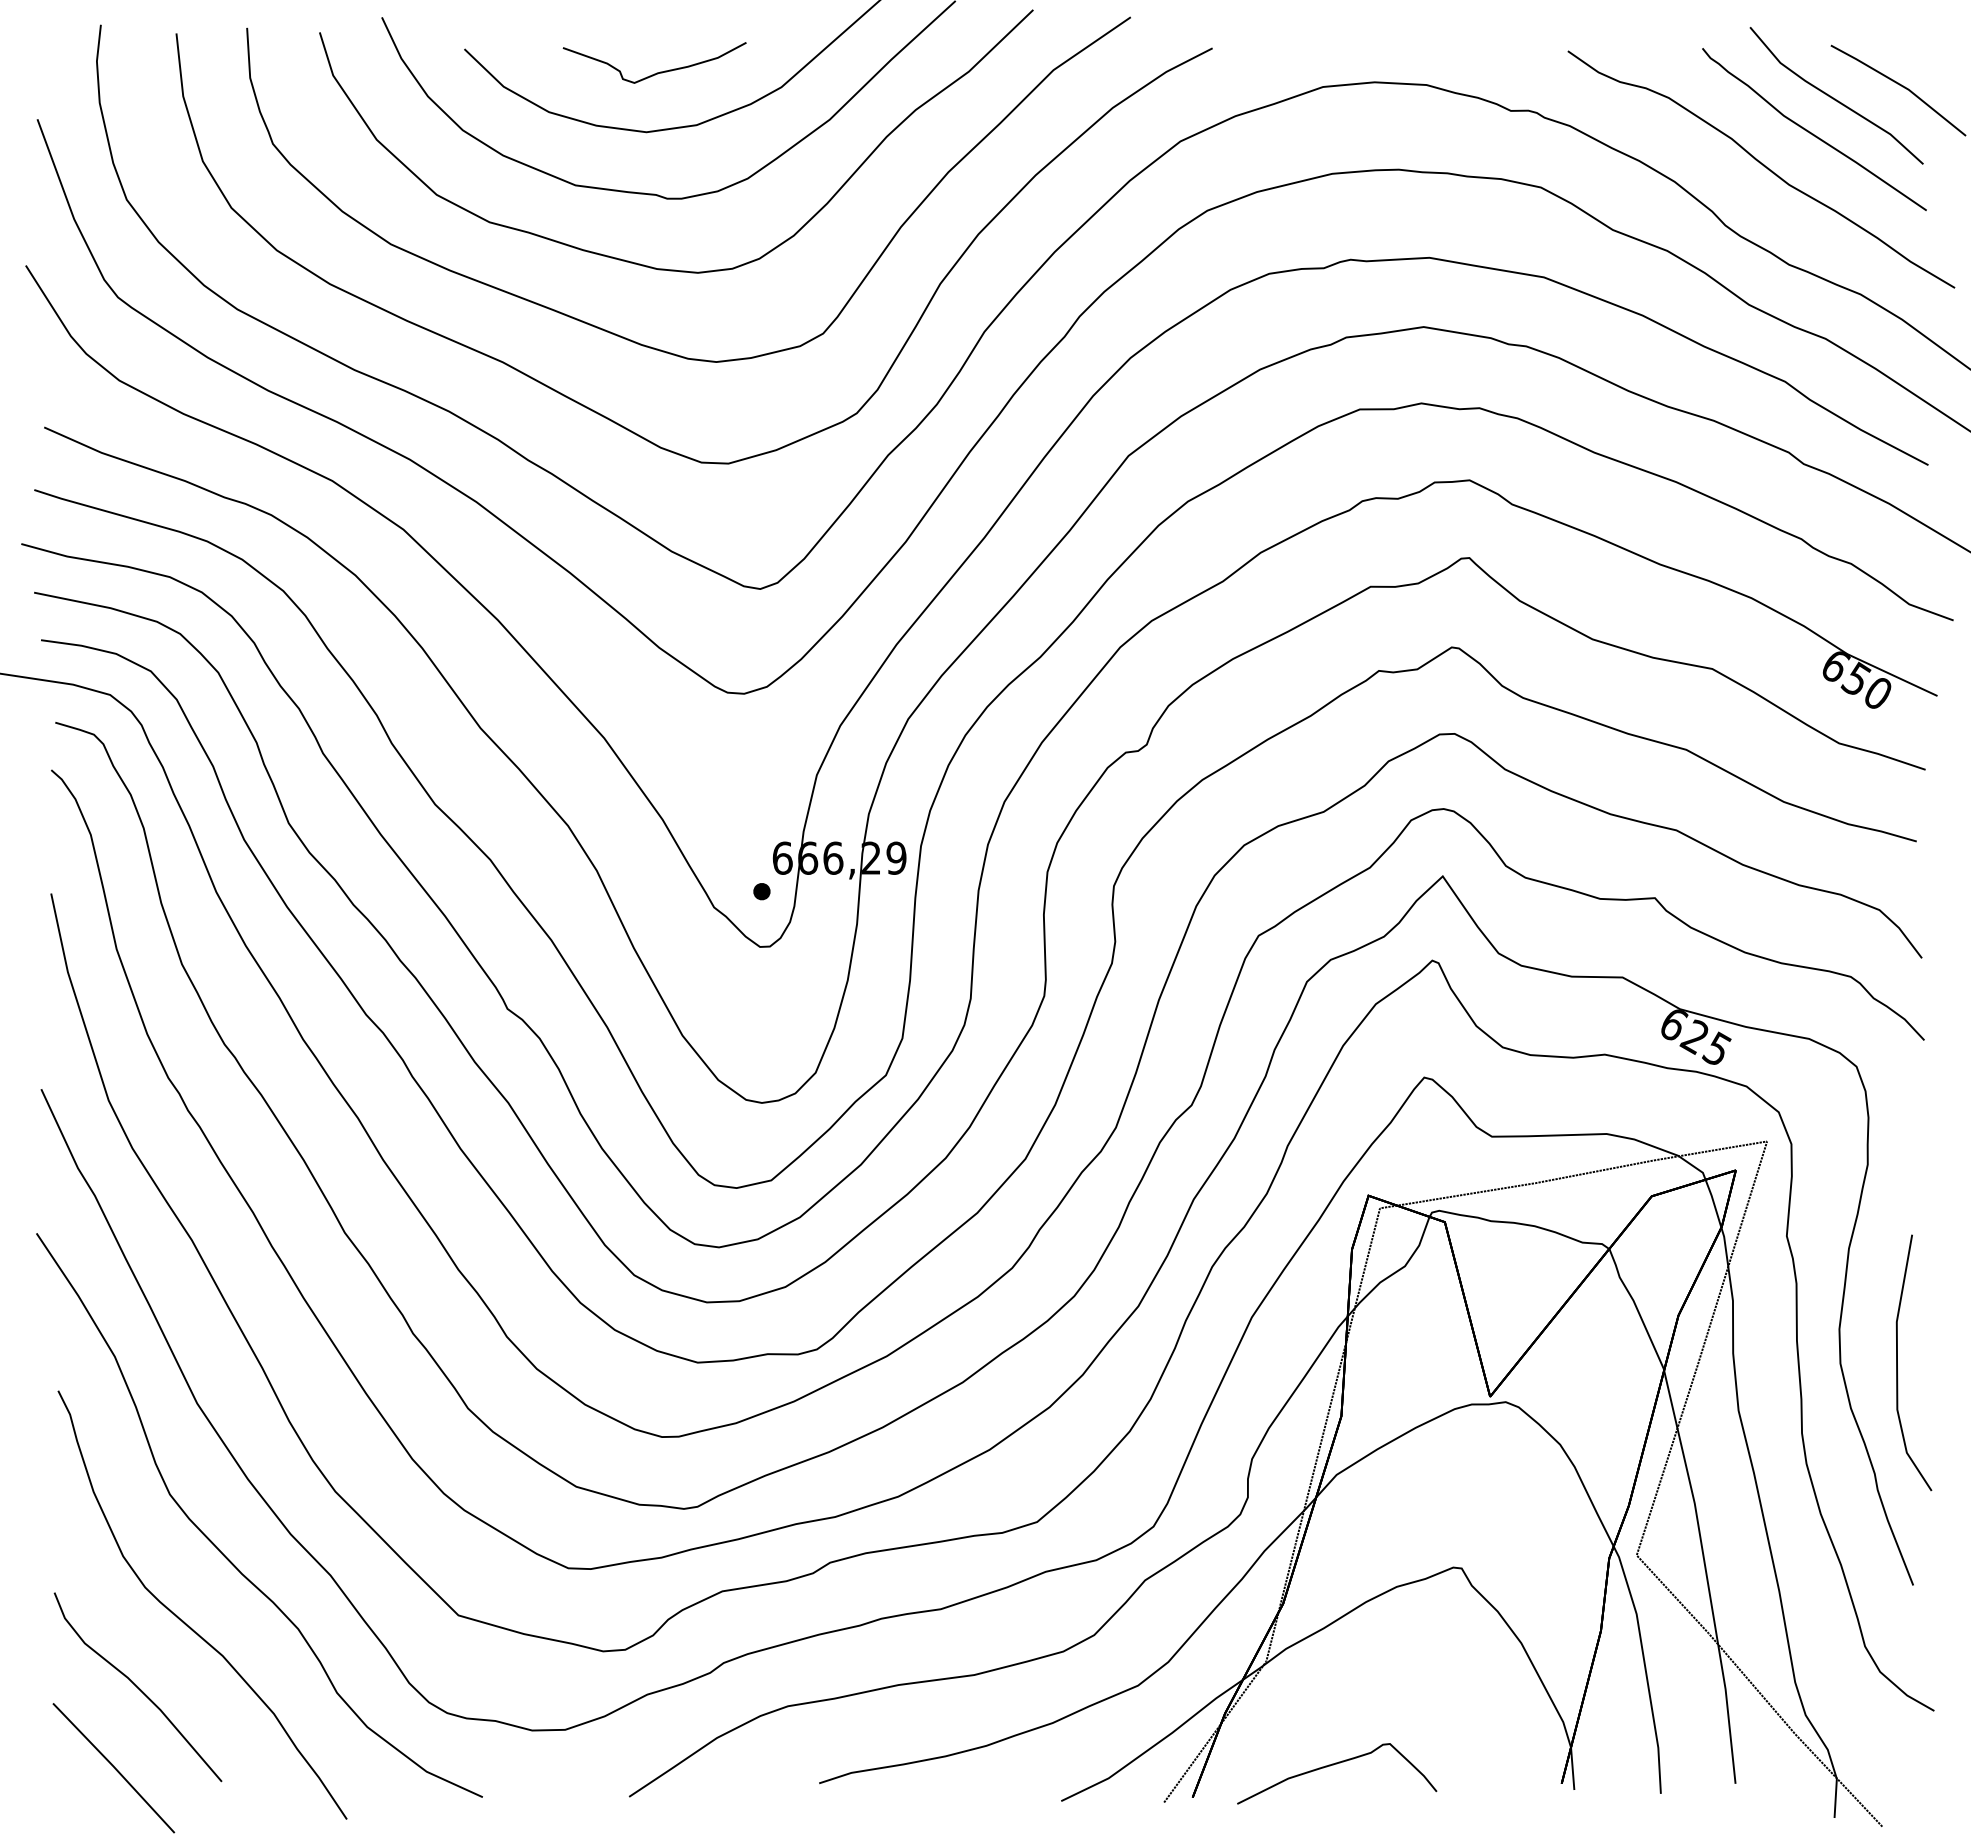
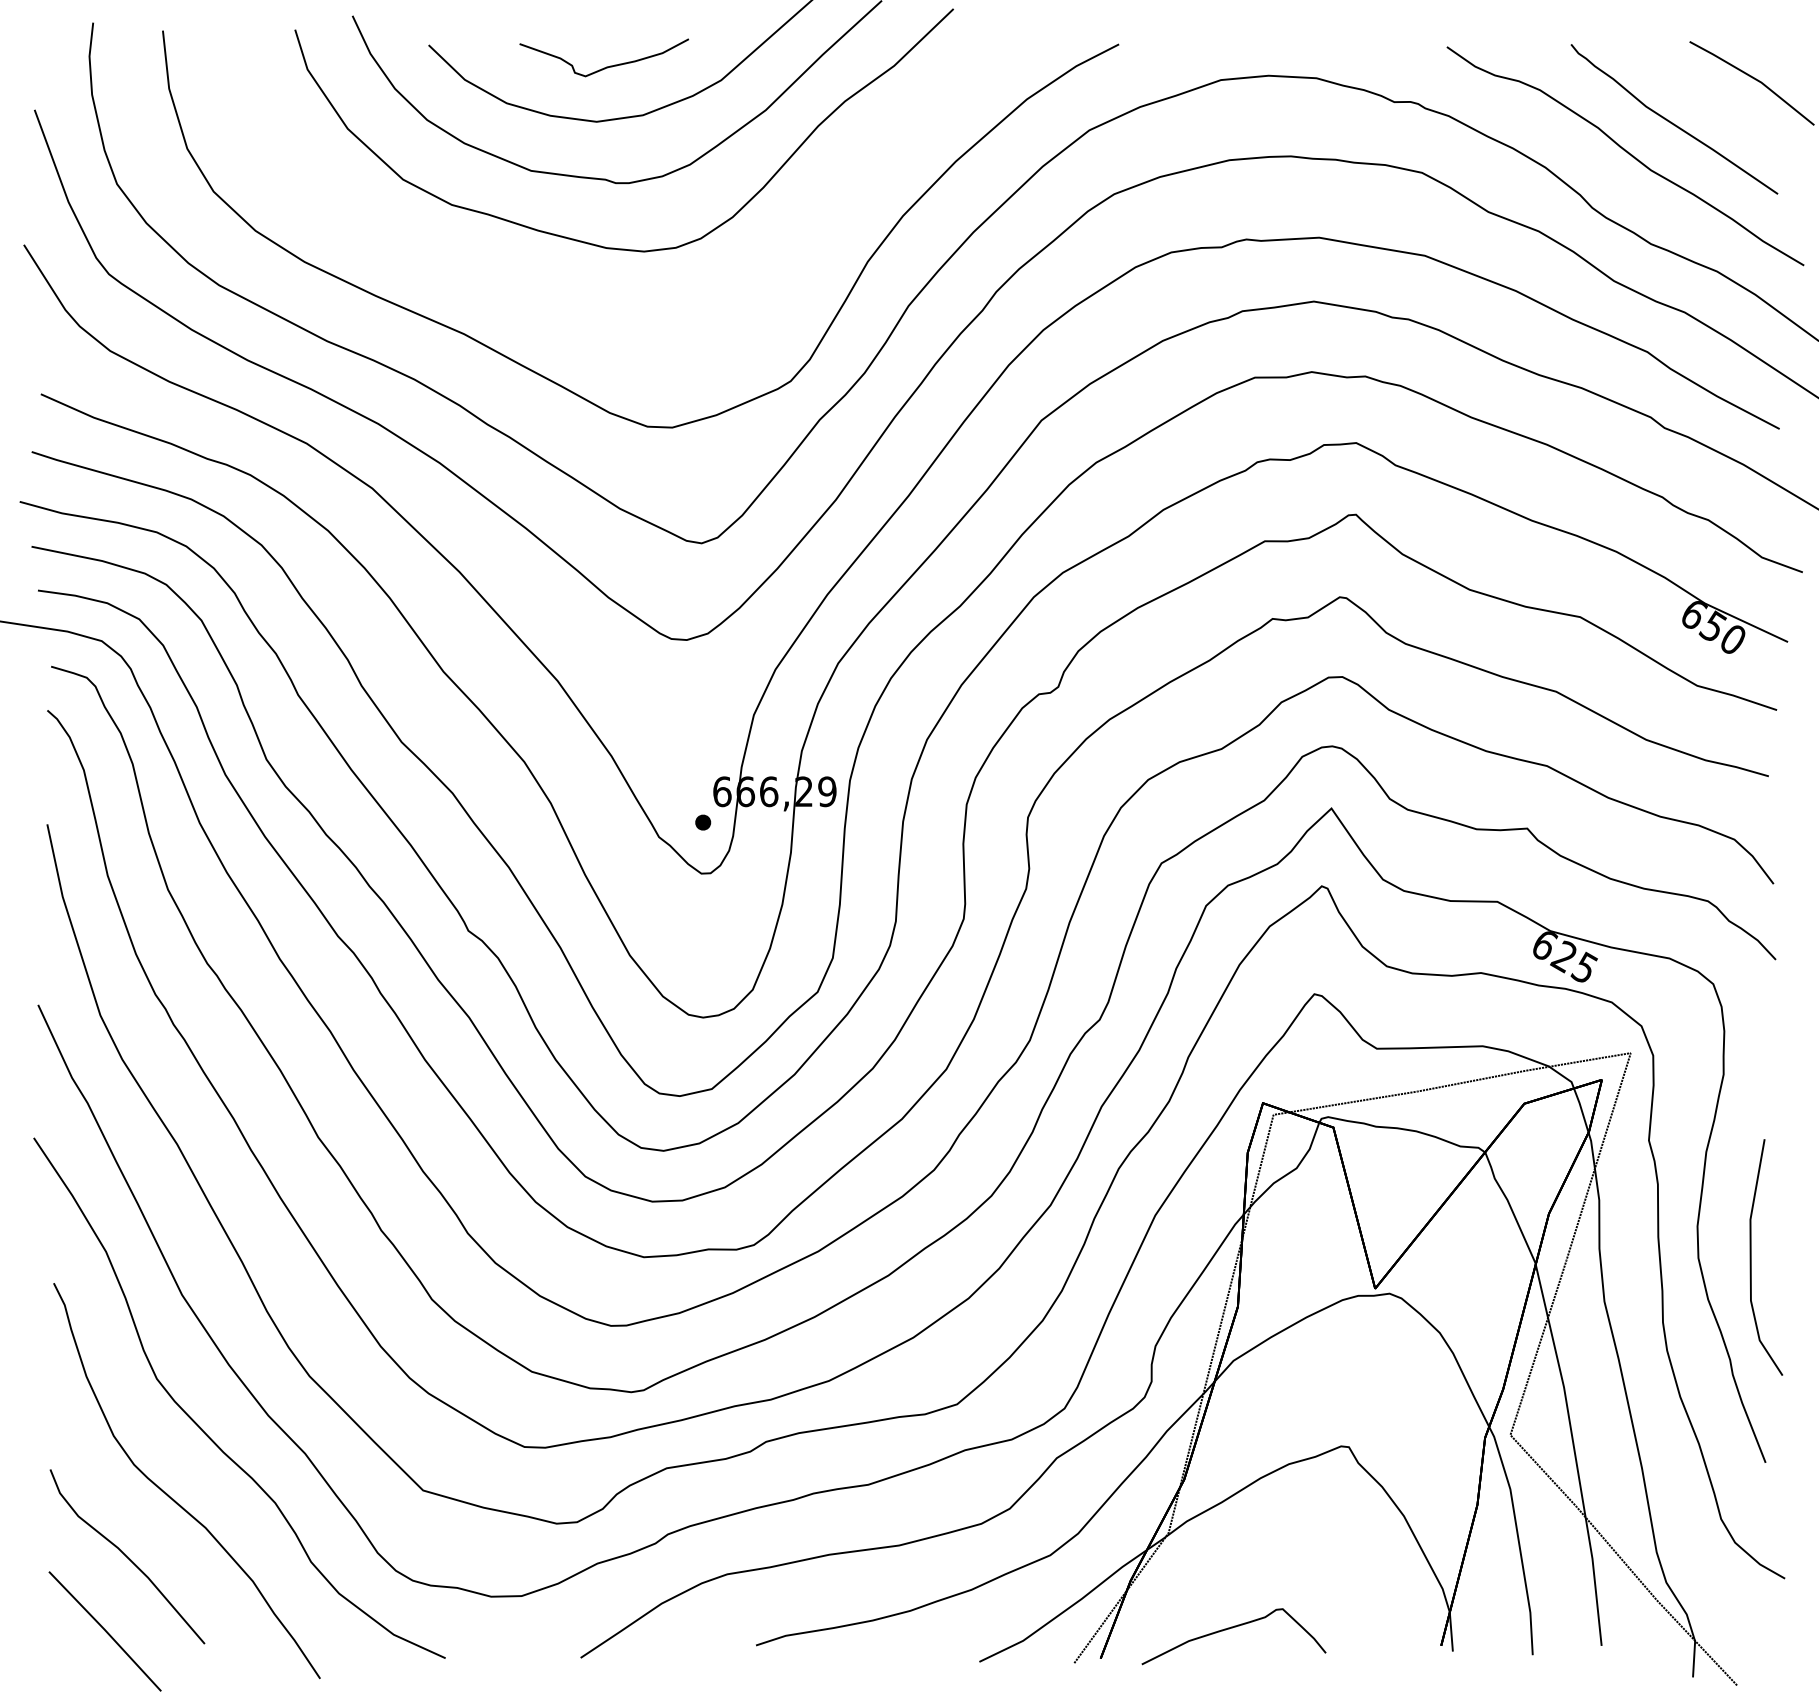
line: (1835, 98) -> (1693, 90), removed
curve: (628, 338) -> (580, 312), removed

